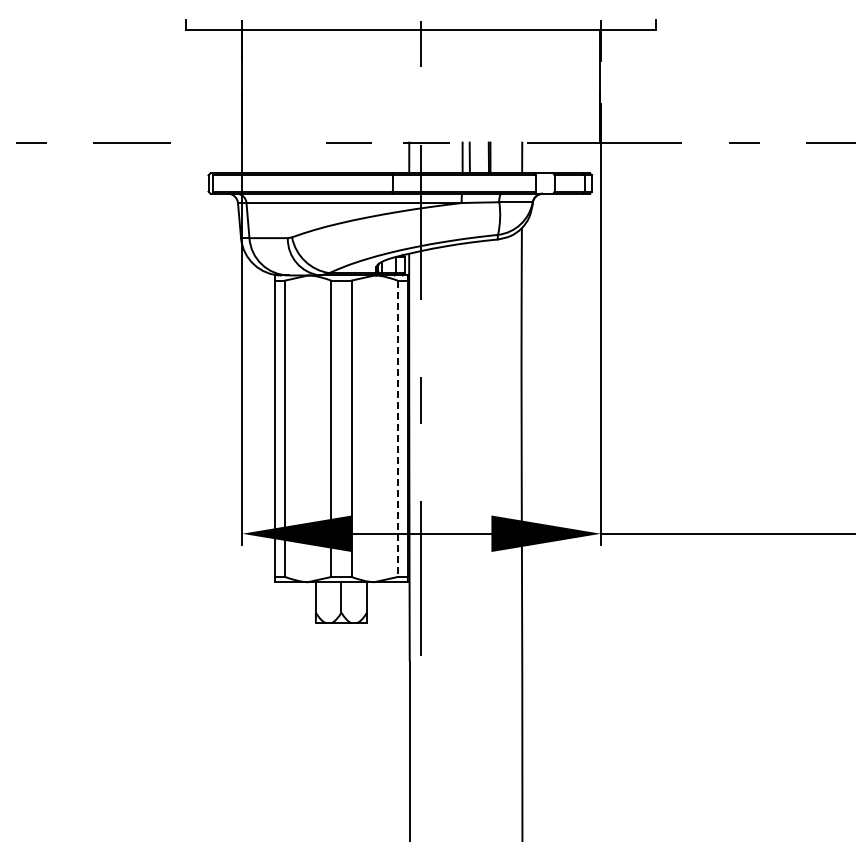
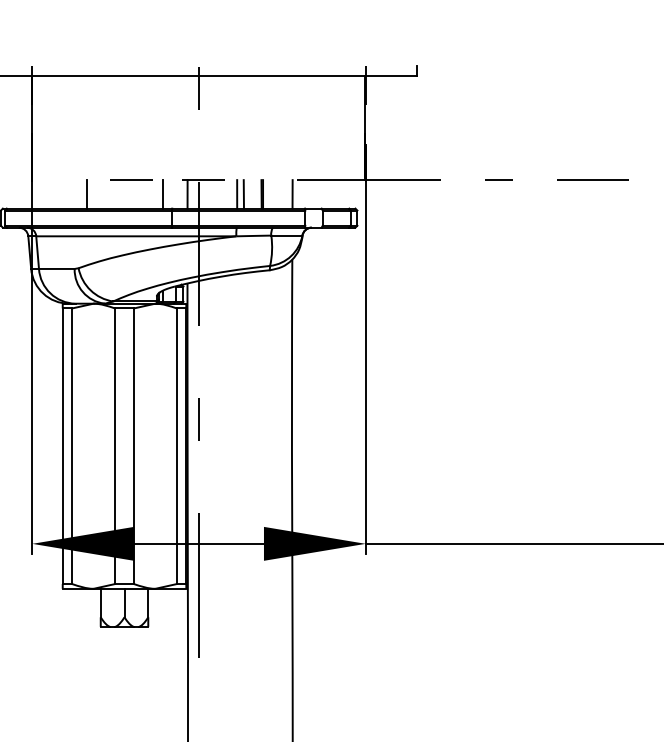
line: (300, 157) -> (86, 193), added
line: (382, 157) -> (162, 193), added
line: (397, 429) -> (176, 446), dashed -> solid

